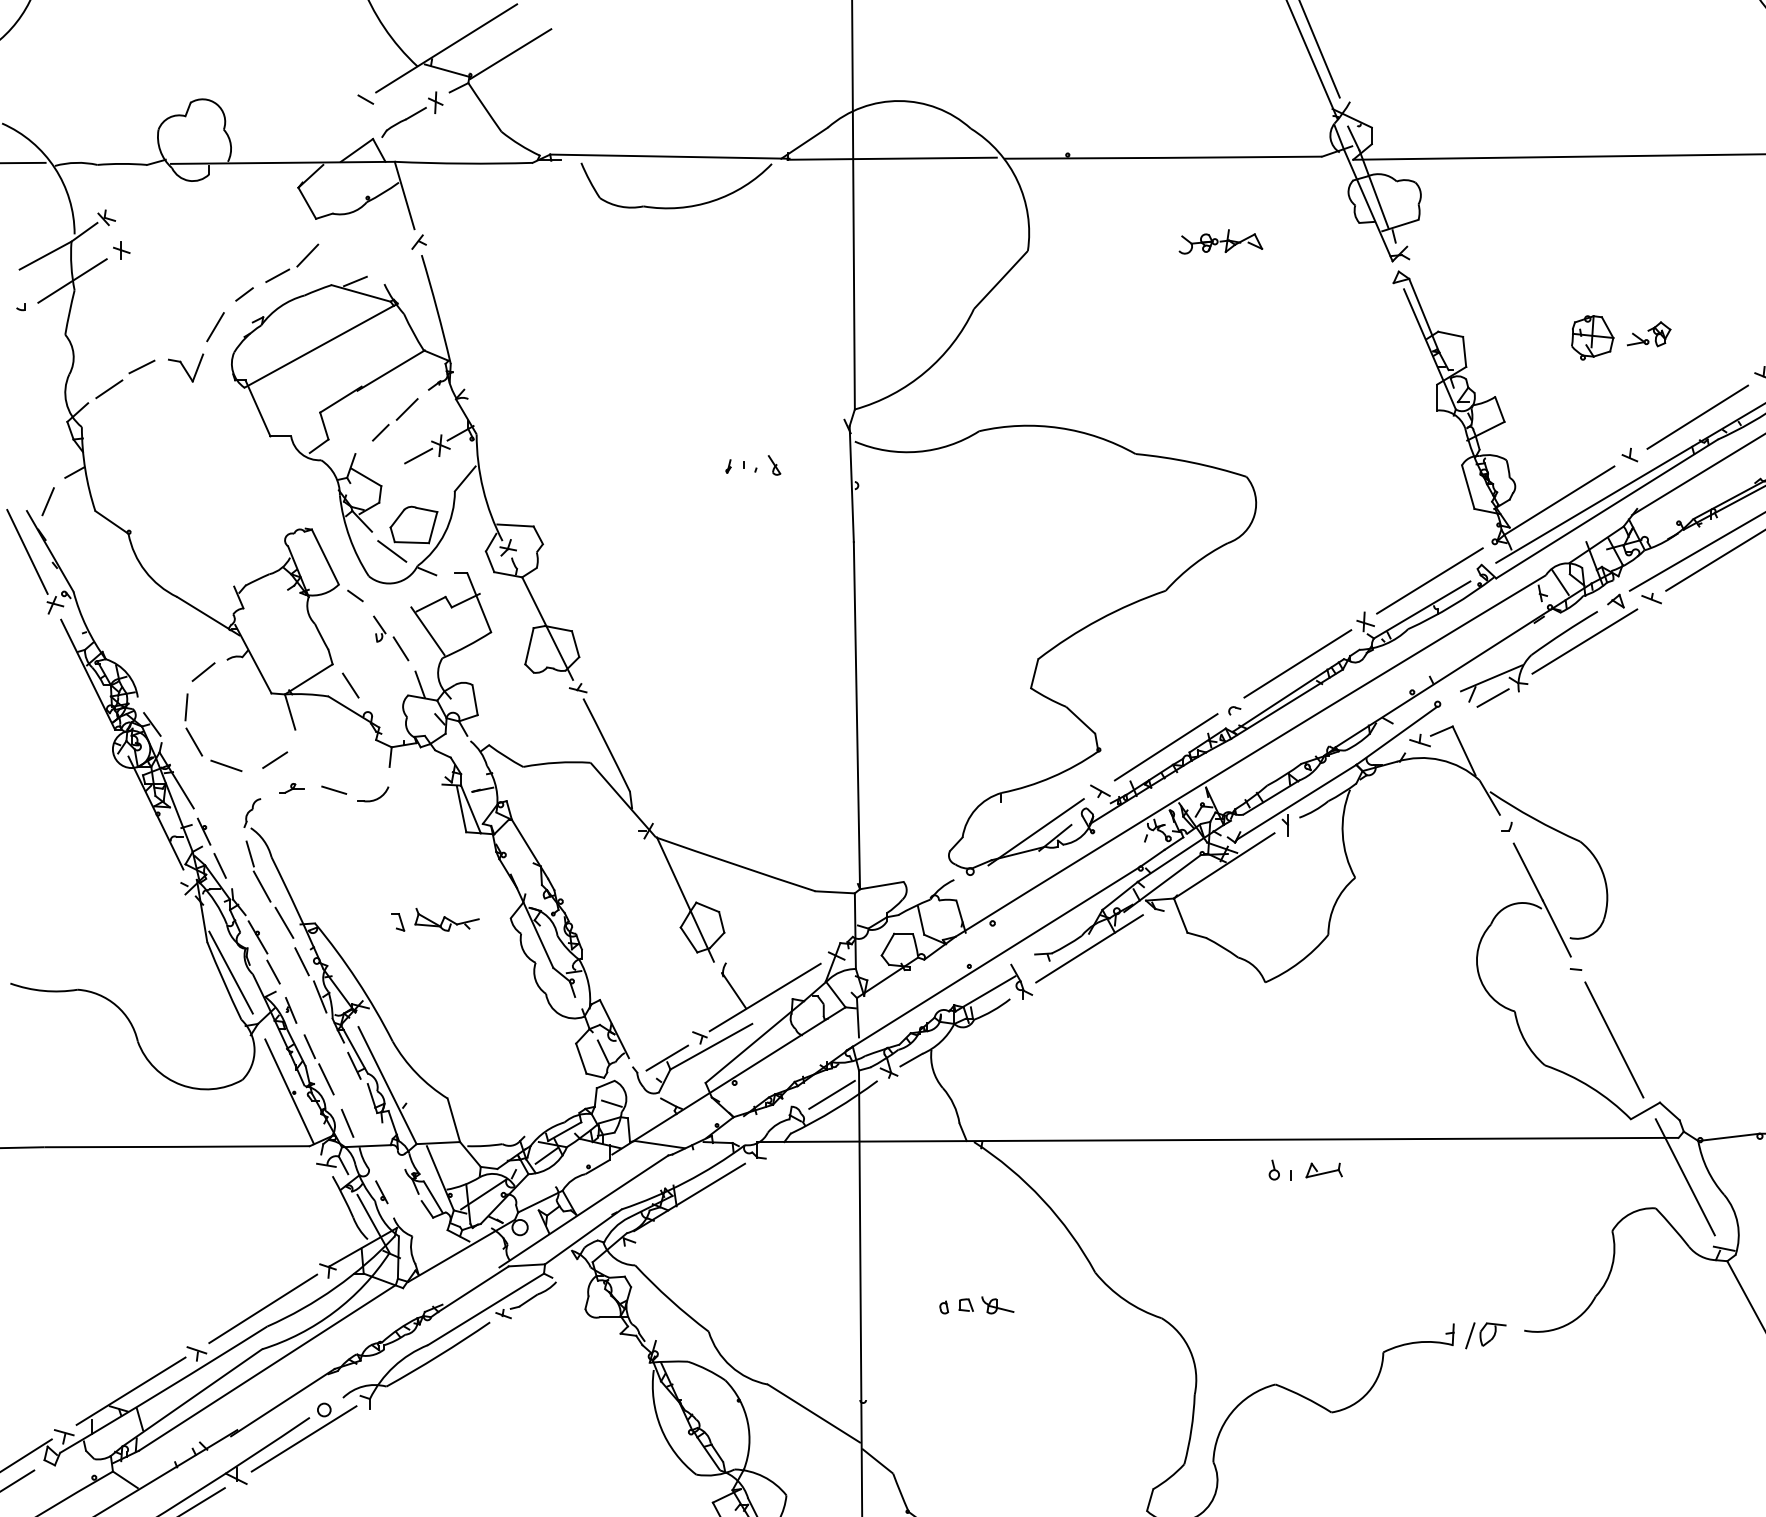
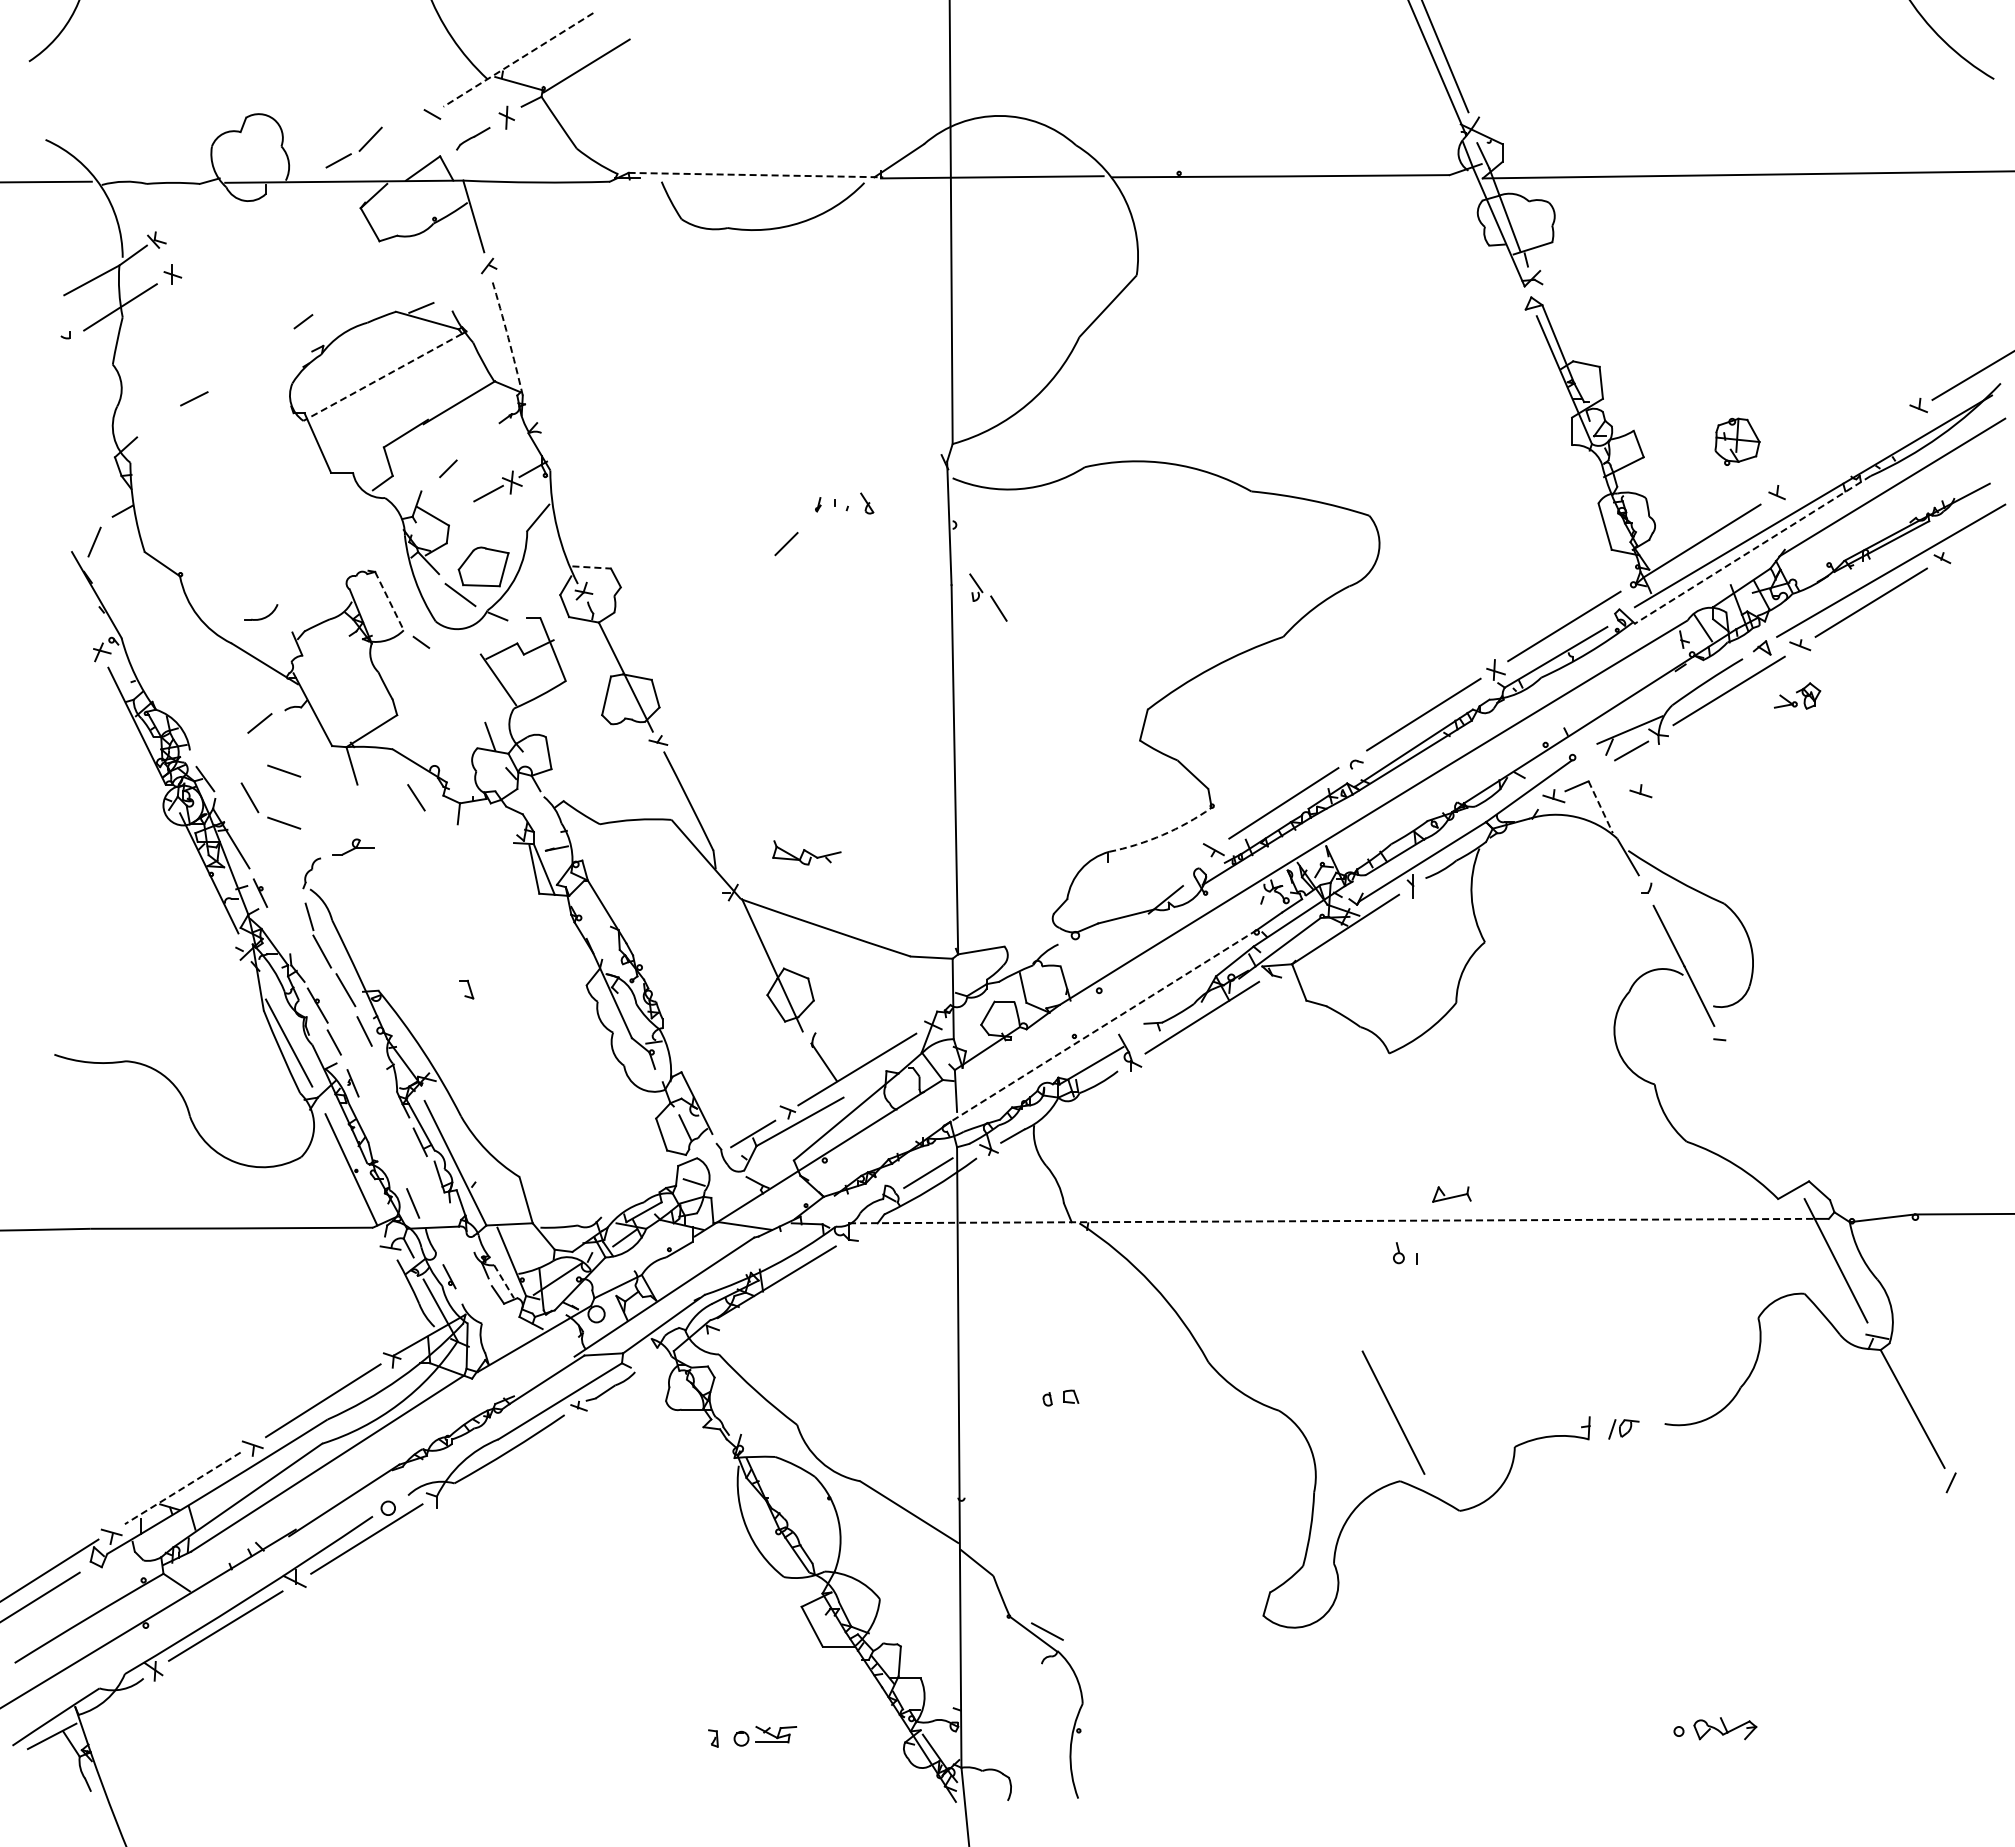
line: (445, 48) -> (517, 60), solid -> dashed
part: (404, 122) -> (473, 138), size x0.7
line: (670, 157) -> (756, 175), solid -> dashed
part: (1220, 241) -> (1341, 265), removed
part: (291, 263) -> (353, 147), moved
arc: (437, 309) -> (508, 337), solid -> dashed
line: (215, 327) -> (272, 356), removed
part: (1649, 333) -> (1797, 695), moved
part: (1592, 337) -> (1737, 441), moved
line: (318, 346) -> (382, 377), solid -> dashed
part: (186, 367) -> (241, 399), removed
line: (109, 389) -> (159, 422), removed
line: (407, 409) -> (786, 544), moved
line: (1697, 416) -> (1848, 451), removed
line: (1606, 509) -> (1752, 550), solid -> dashed
line: (516, 525) -> (592, 567), solid -> dashed
line: (27, 551) -> (72, 595), removed
line: (325, 557) -> (389, 601), solid -> dashed
part: (391, 638) -> (988, 597), moved
line: (350, 685) -> (416, 797), moved
line: (186, 706) -> (241, 760), removed
line: (226, 716) -> (284, 770), added
part: (1501, 736) -> (1640, 791), added
line: (1463, 751) -> (1600, 807), solid -> dashed
line: (274, 759) -> (335, 816), removed
arc: (1052, 777) -> (1162, 835), solid -> dashed
part: (291, 787) -> (353, 846), size x1.6
line: (333, 789) -> (398, 848), removed
part: (373, 794) -> (261, 612), moved
line: (1036, 832) -> (1145, 893), removed
line: (220, 865) -> (277, 929), removed
part: (446, 919) -> (806, 852), moved
line: (996, 957) -> (1103, 1026), solid -> dashed
line: (319, 996) -> (383, 1068), removed
line: (1614, 1039) -> (1393, 1412), moved
part: (318, 1064) -> (382, 1140), removed
line: (1211, 1140) -> (1331, 1221), solid -> dashed
part: (1323, 1170) -> (1451, 1194), moved
line: (433, 1197) -> (504, 1282), solid -> dashed
part: (997, 1304) -> (1104, 1396), removed
part: (1485, 1335) -> (1623, 1429), size x0.7
line: (130, 1391) -> (182, 1488), solid -> dashed

